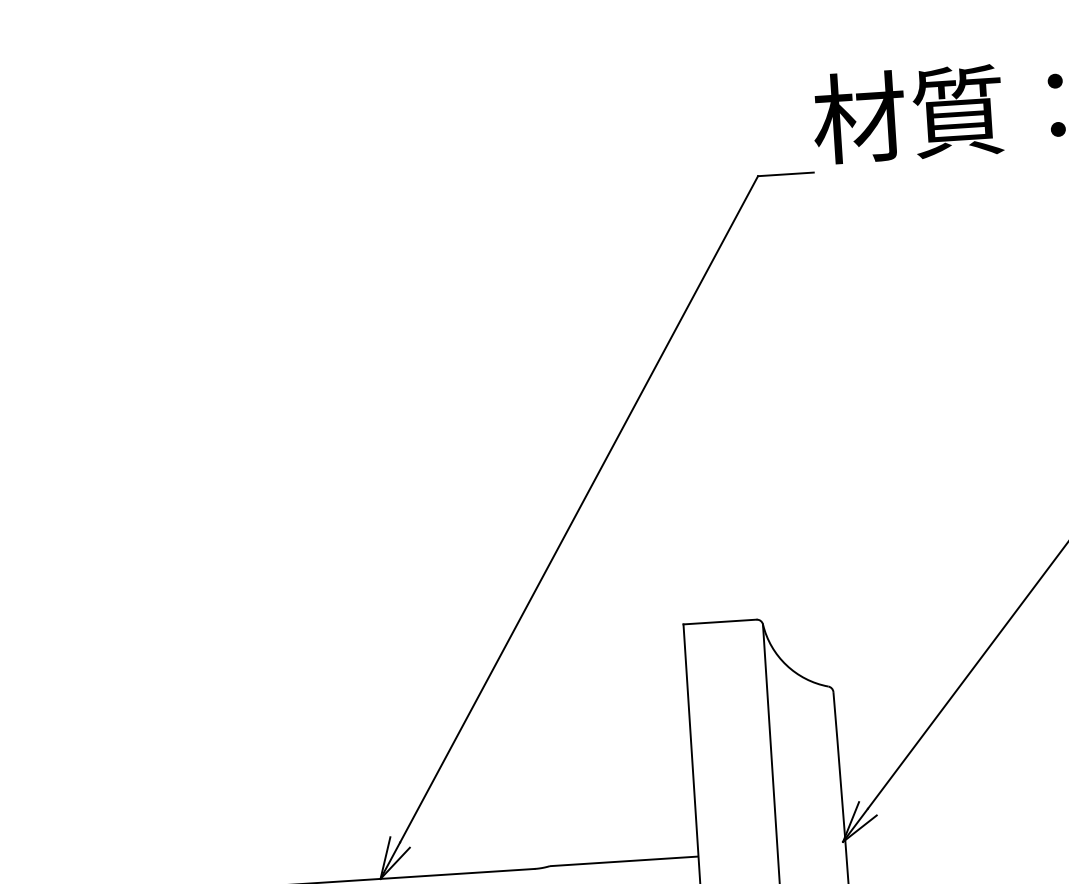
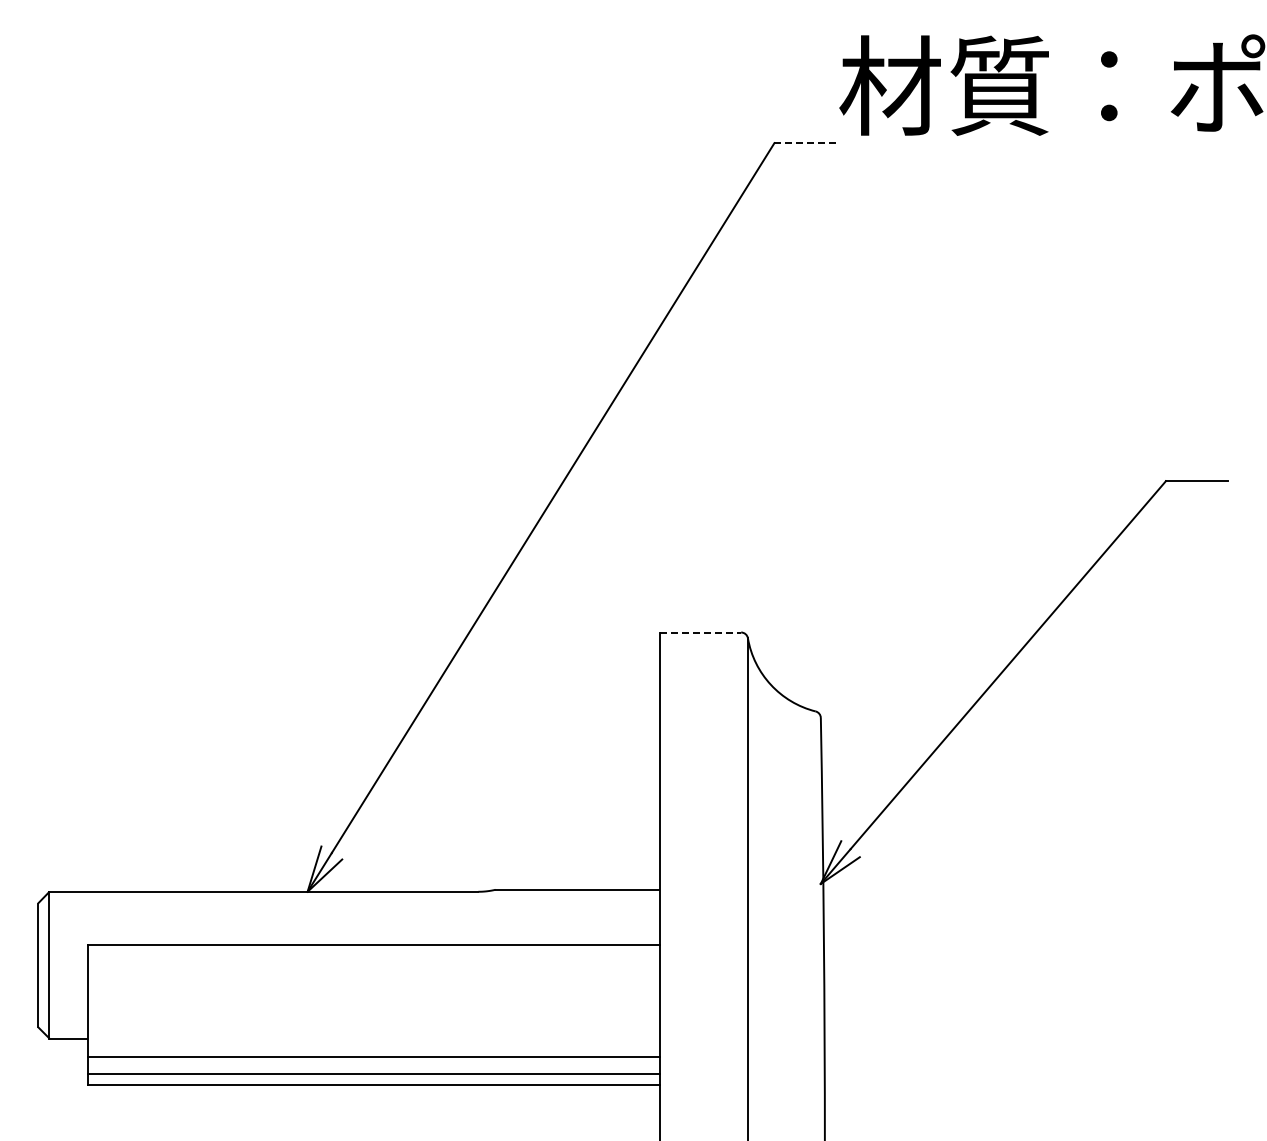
line: (786, 174) -> (805, 143), solid -> dashed
line: (720, 621) -> (701, 632), solid -> dashed

